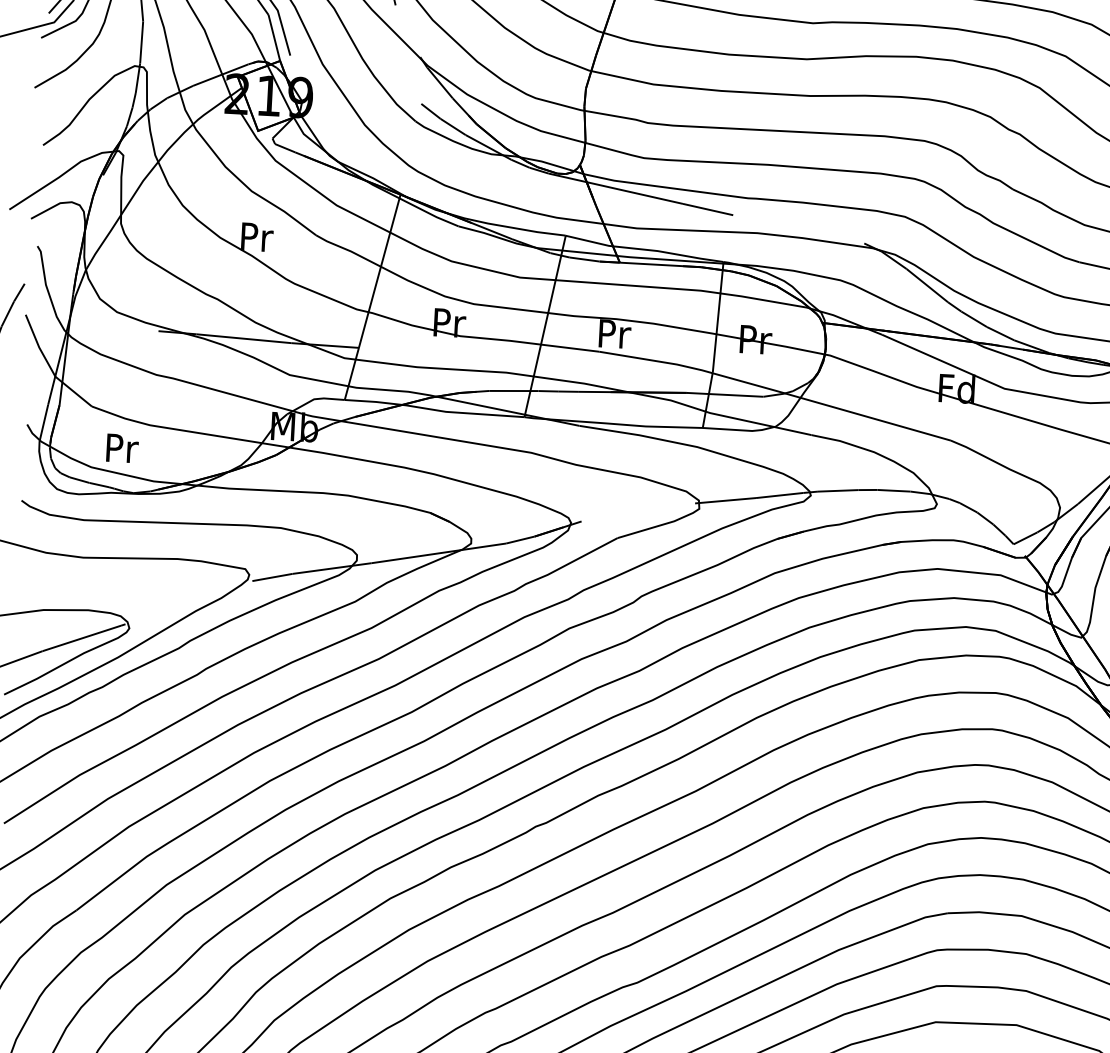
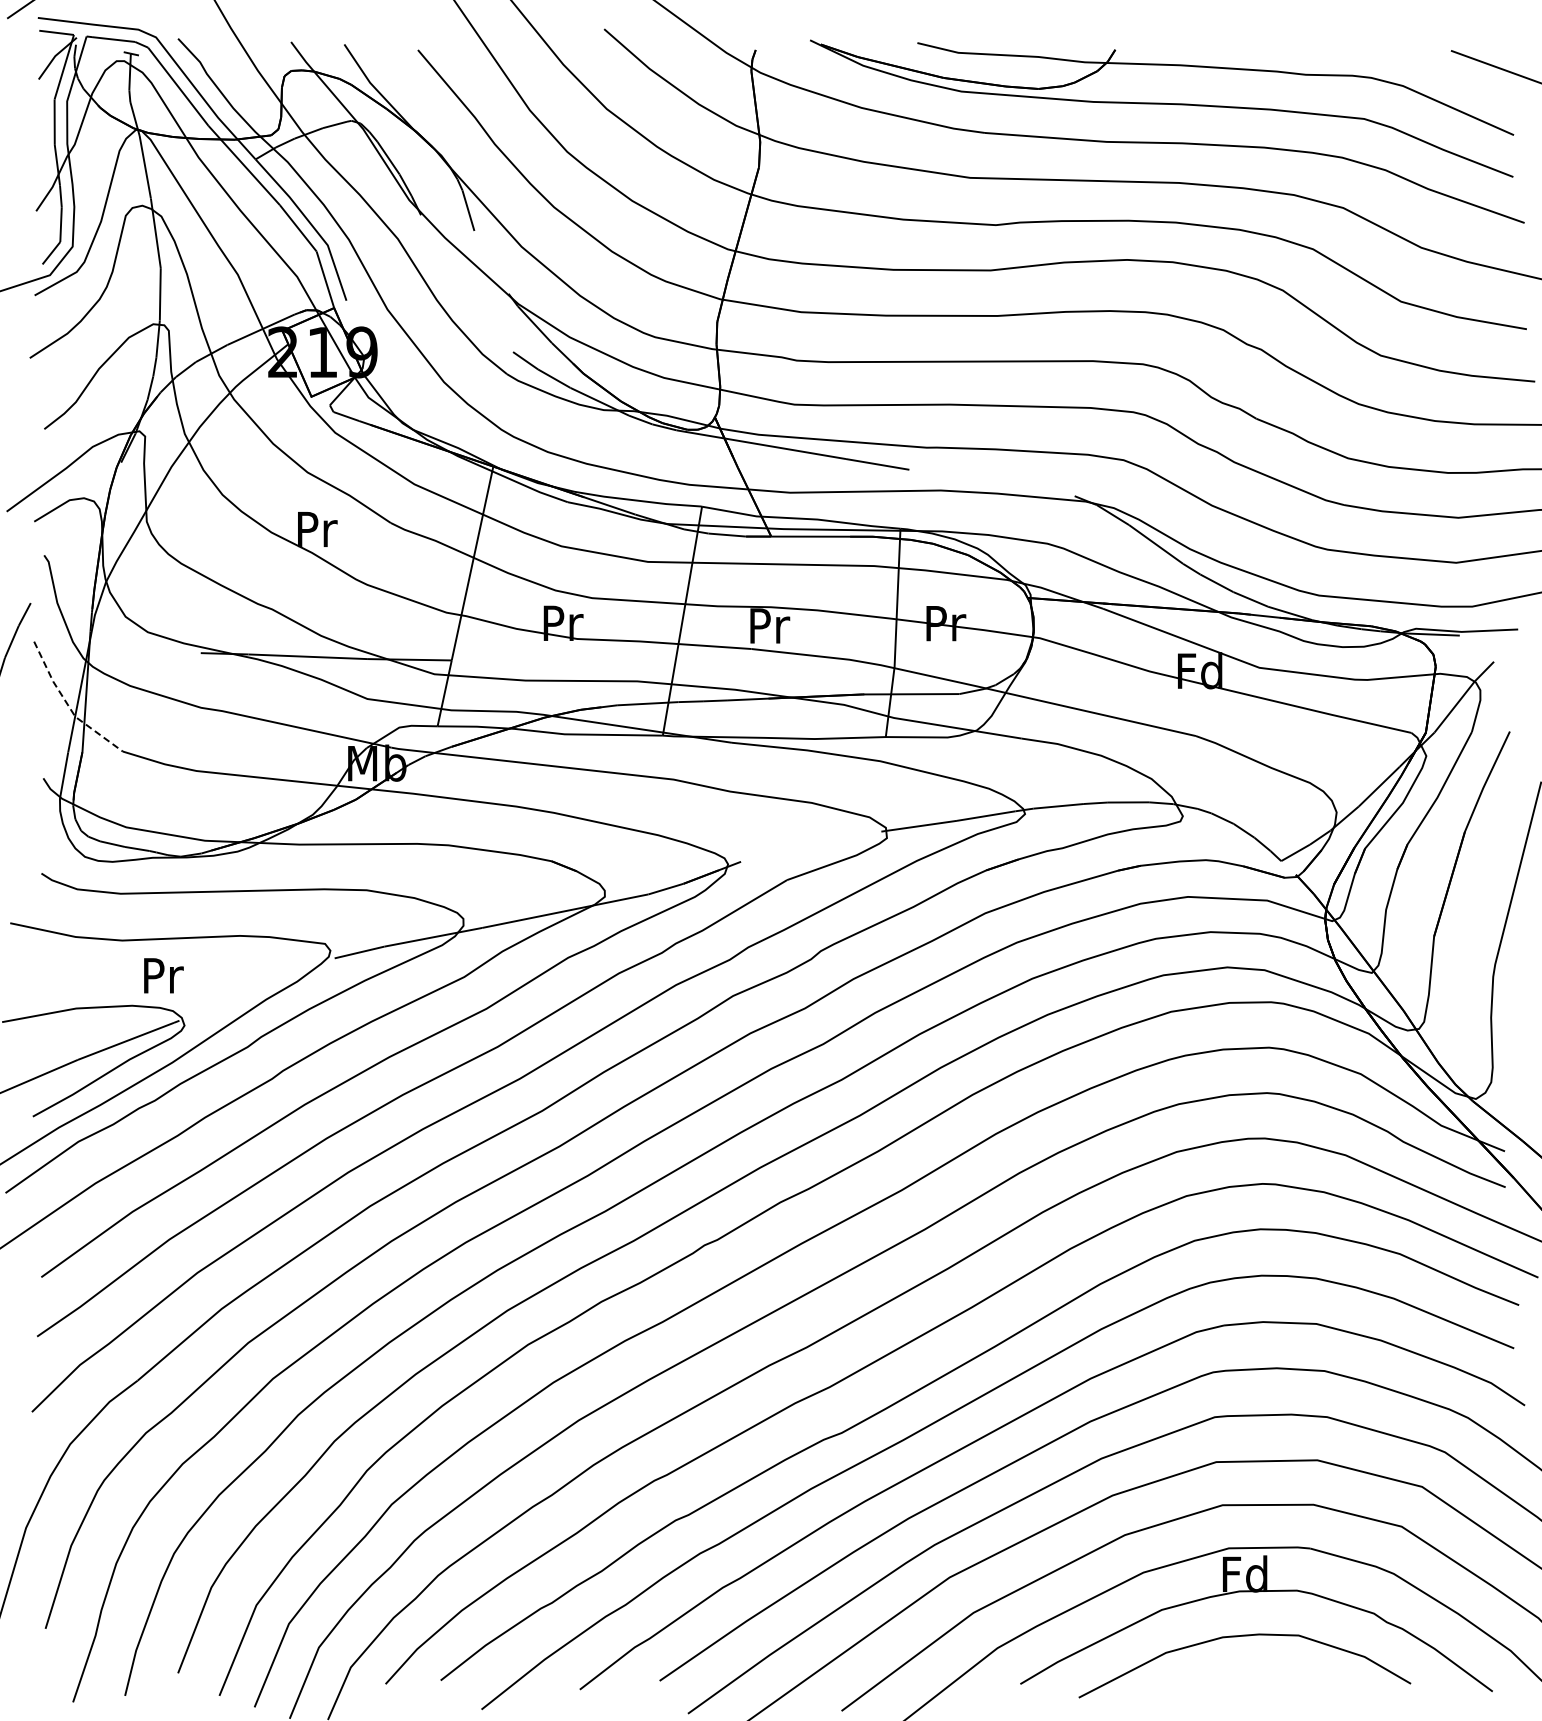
line: (50, 367) -> (68, 705), solid -> dashed
text: (122, 448) -> (163, 975), moved

